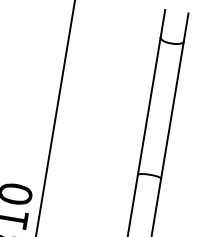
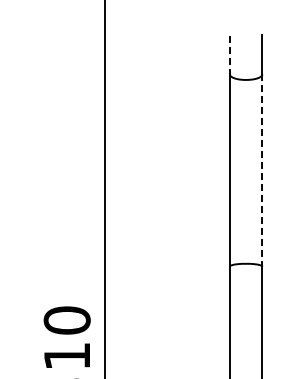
line: (162, 24) -> (229, 55), solid -> dashed
line: (172, 110) -> (262, 171), solid -> dashed

